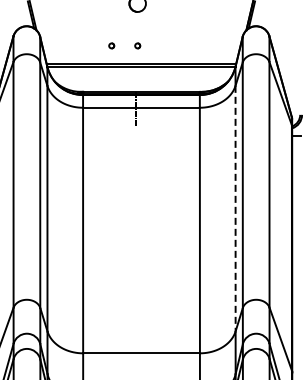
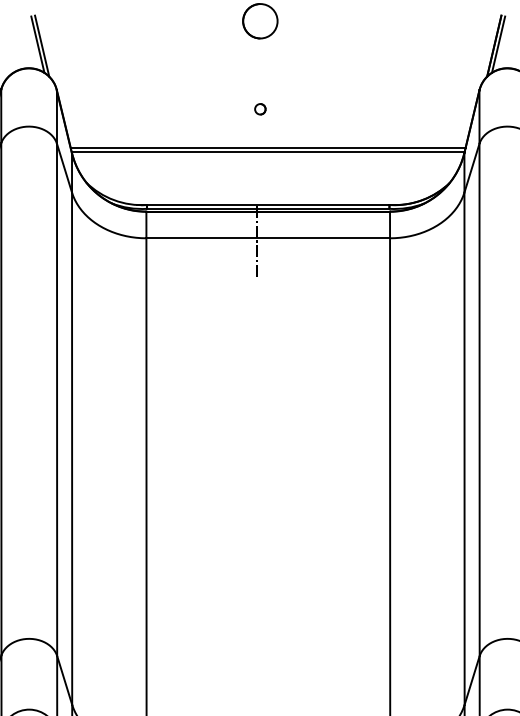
part: (111, 45) -> (205, 108), removed
line: (235, 208) -> (464, 448), dashed -> solid

